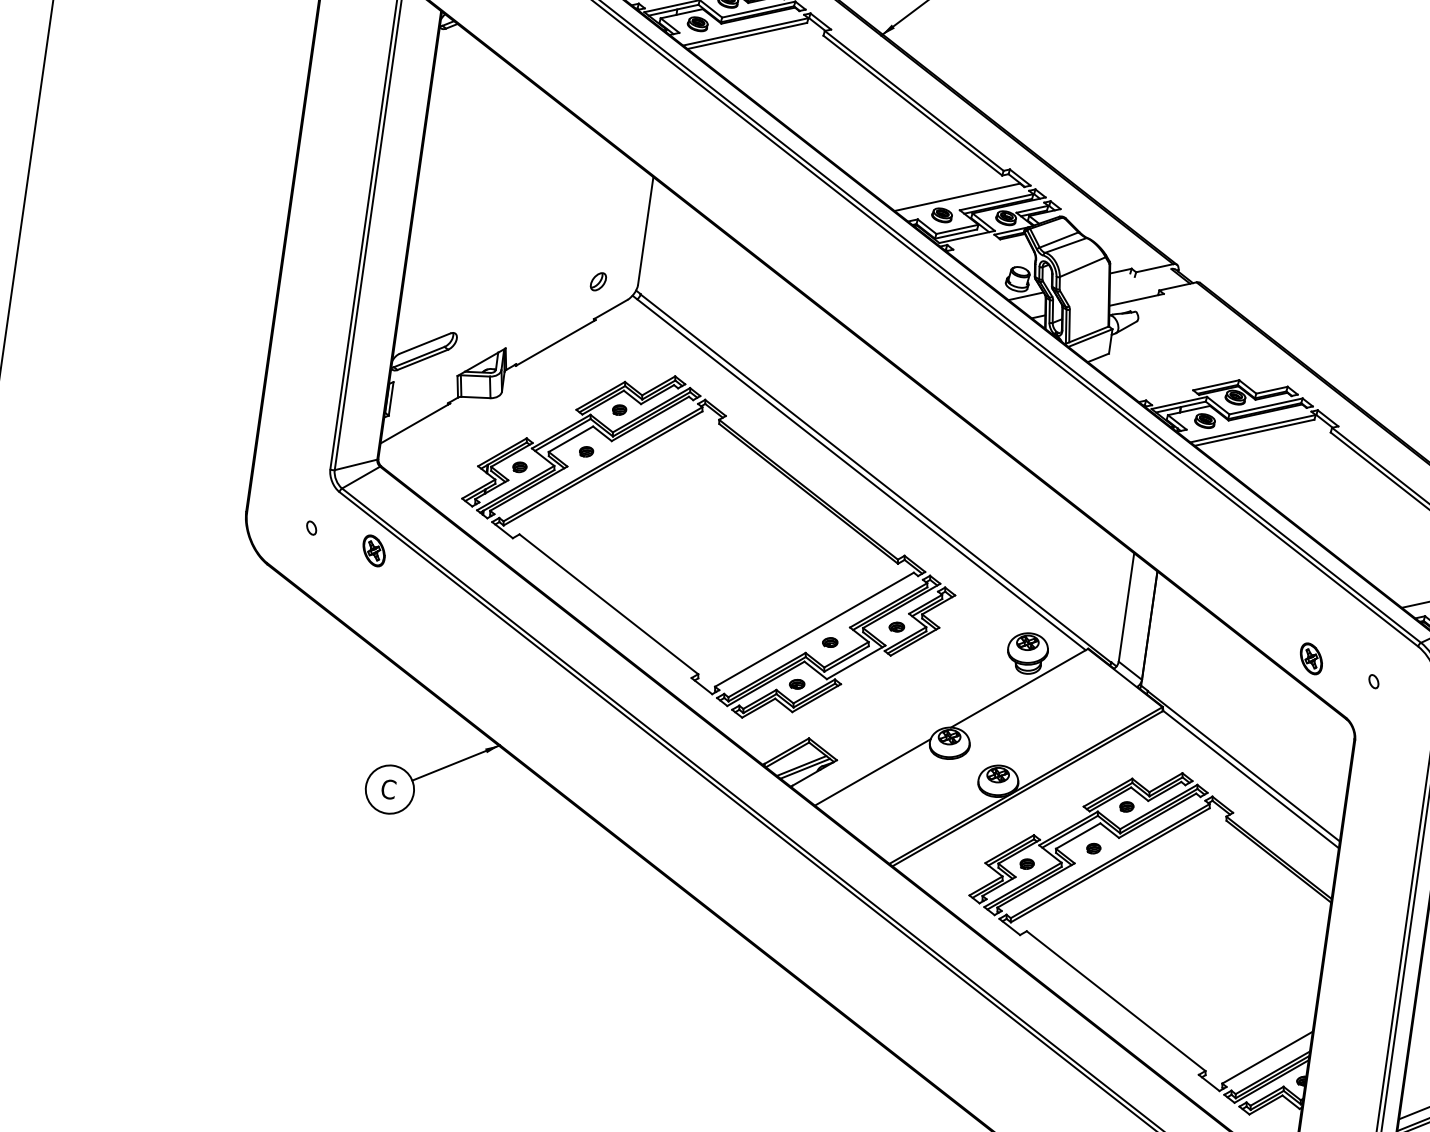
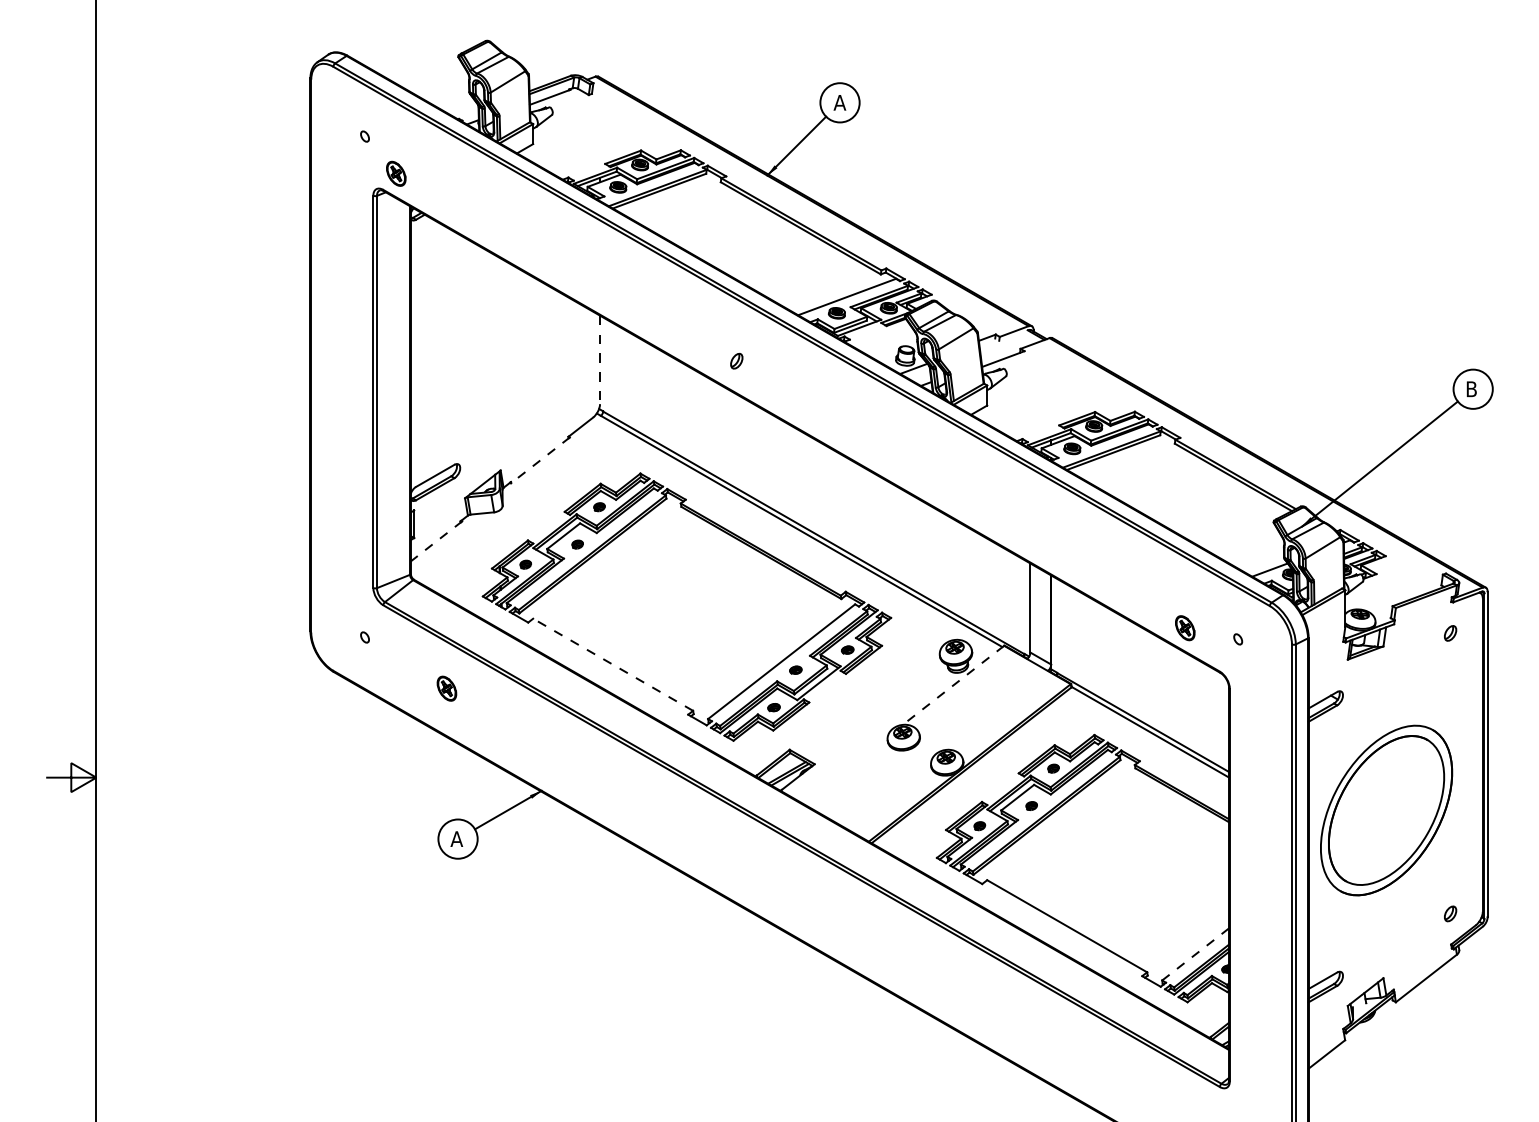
line: (646, 231) -> (600, 360), solid -> dashed
part: (598, 280) -> (736, 360), moved
line: (555, 343) -> (540, 460), solid -> dashed
line: (415, 423) -> (436, 541), solid -> dashed
part: (373, 550) -> (446, 688), moved
line: (608, 603) -> (612, 664), solid -> dashed
line: (1019, 688) -> (953, 685), solid -> dashed
line: (872, 771) -> (844, 769), removed
text: (387, 789) -> (456, 839), C -> A
line: (1267, 1057) -> (1195, 954), solid -> dashed

